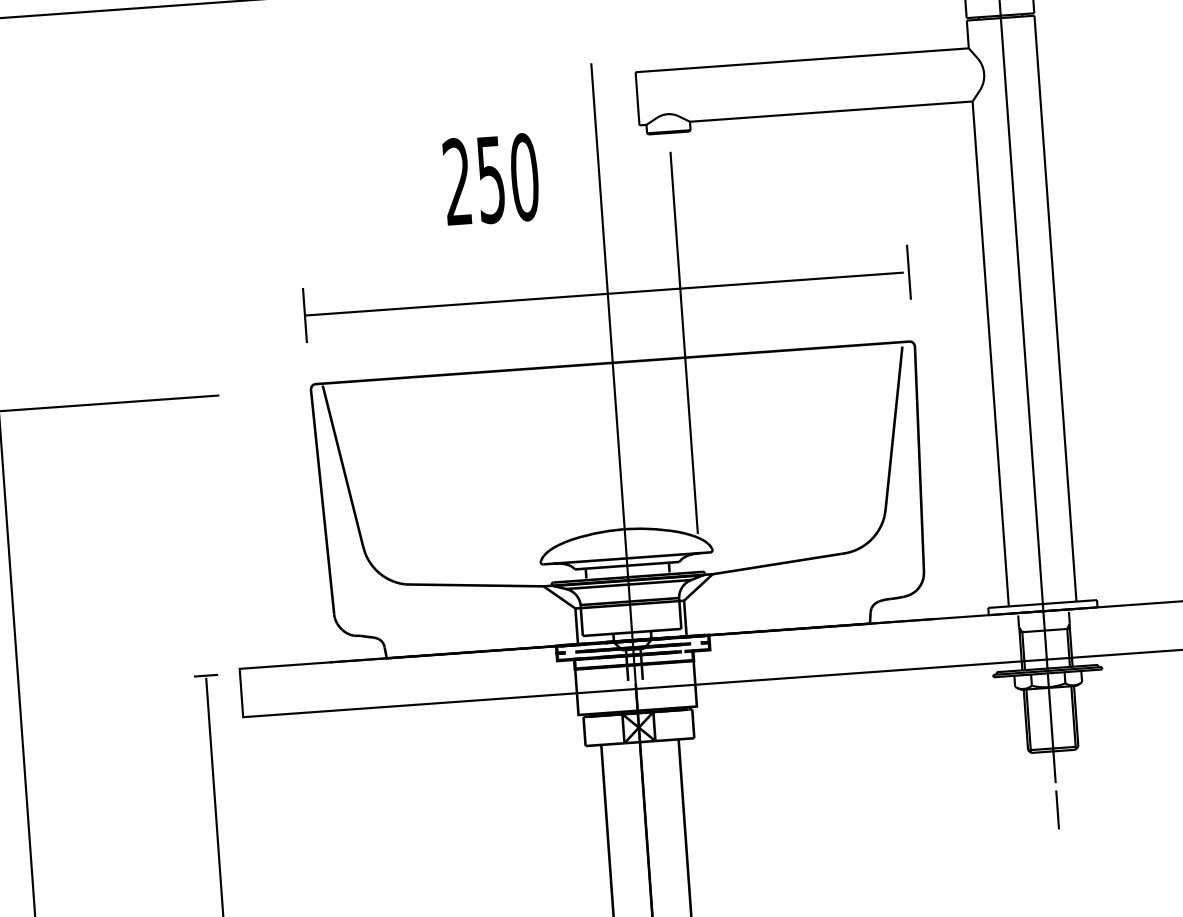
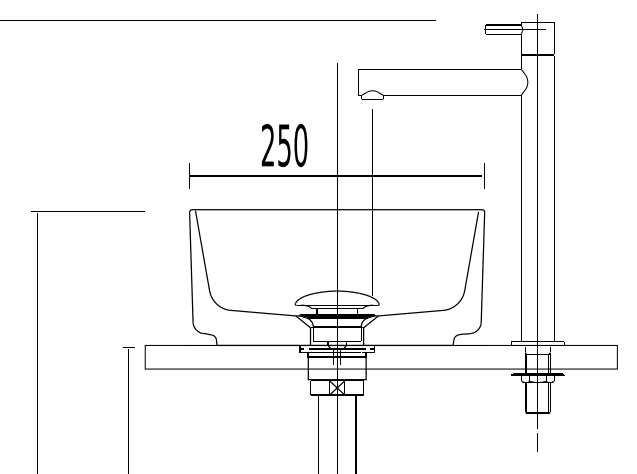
text: (491, 177) -> (284, 144), moved

